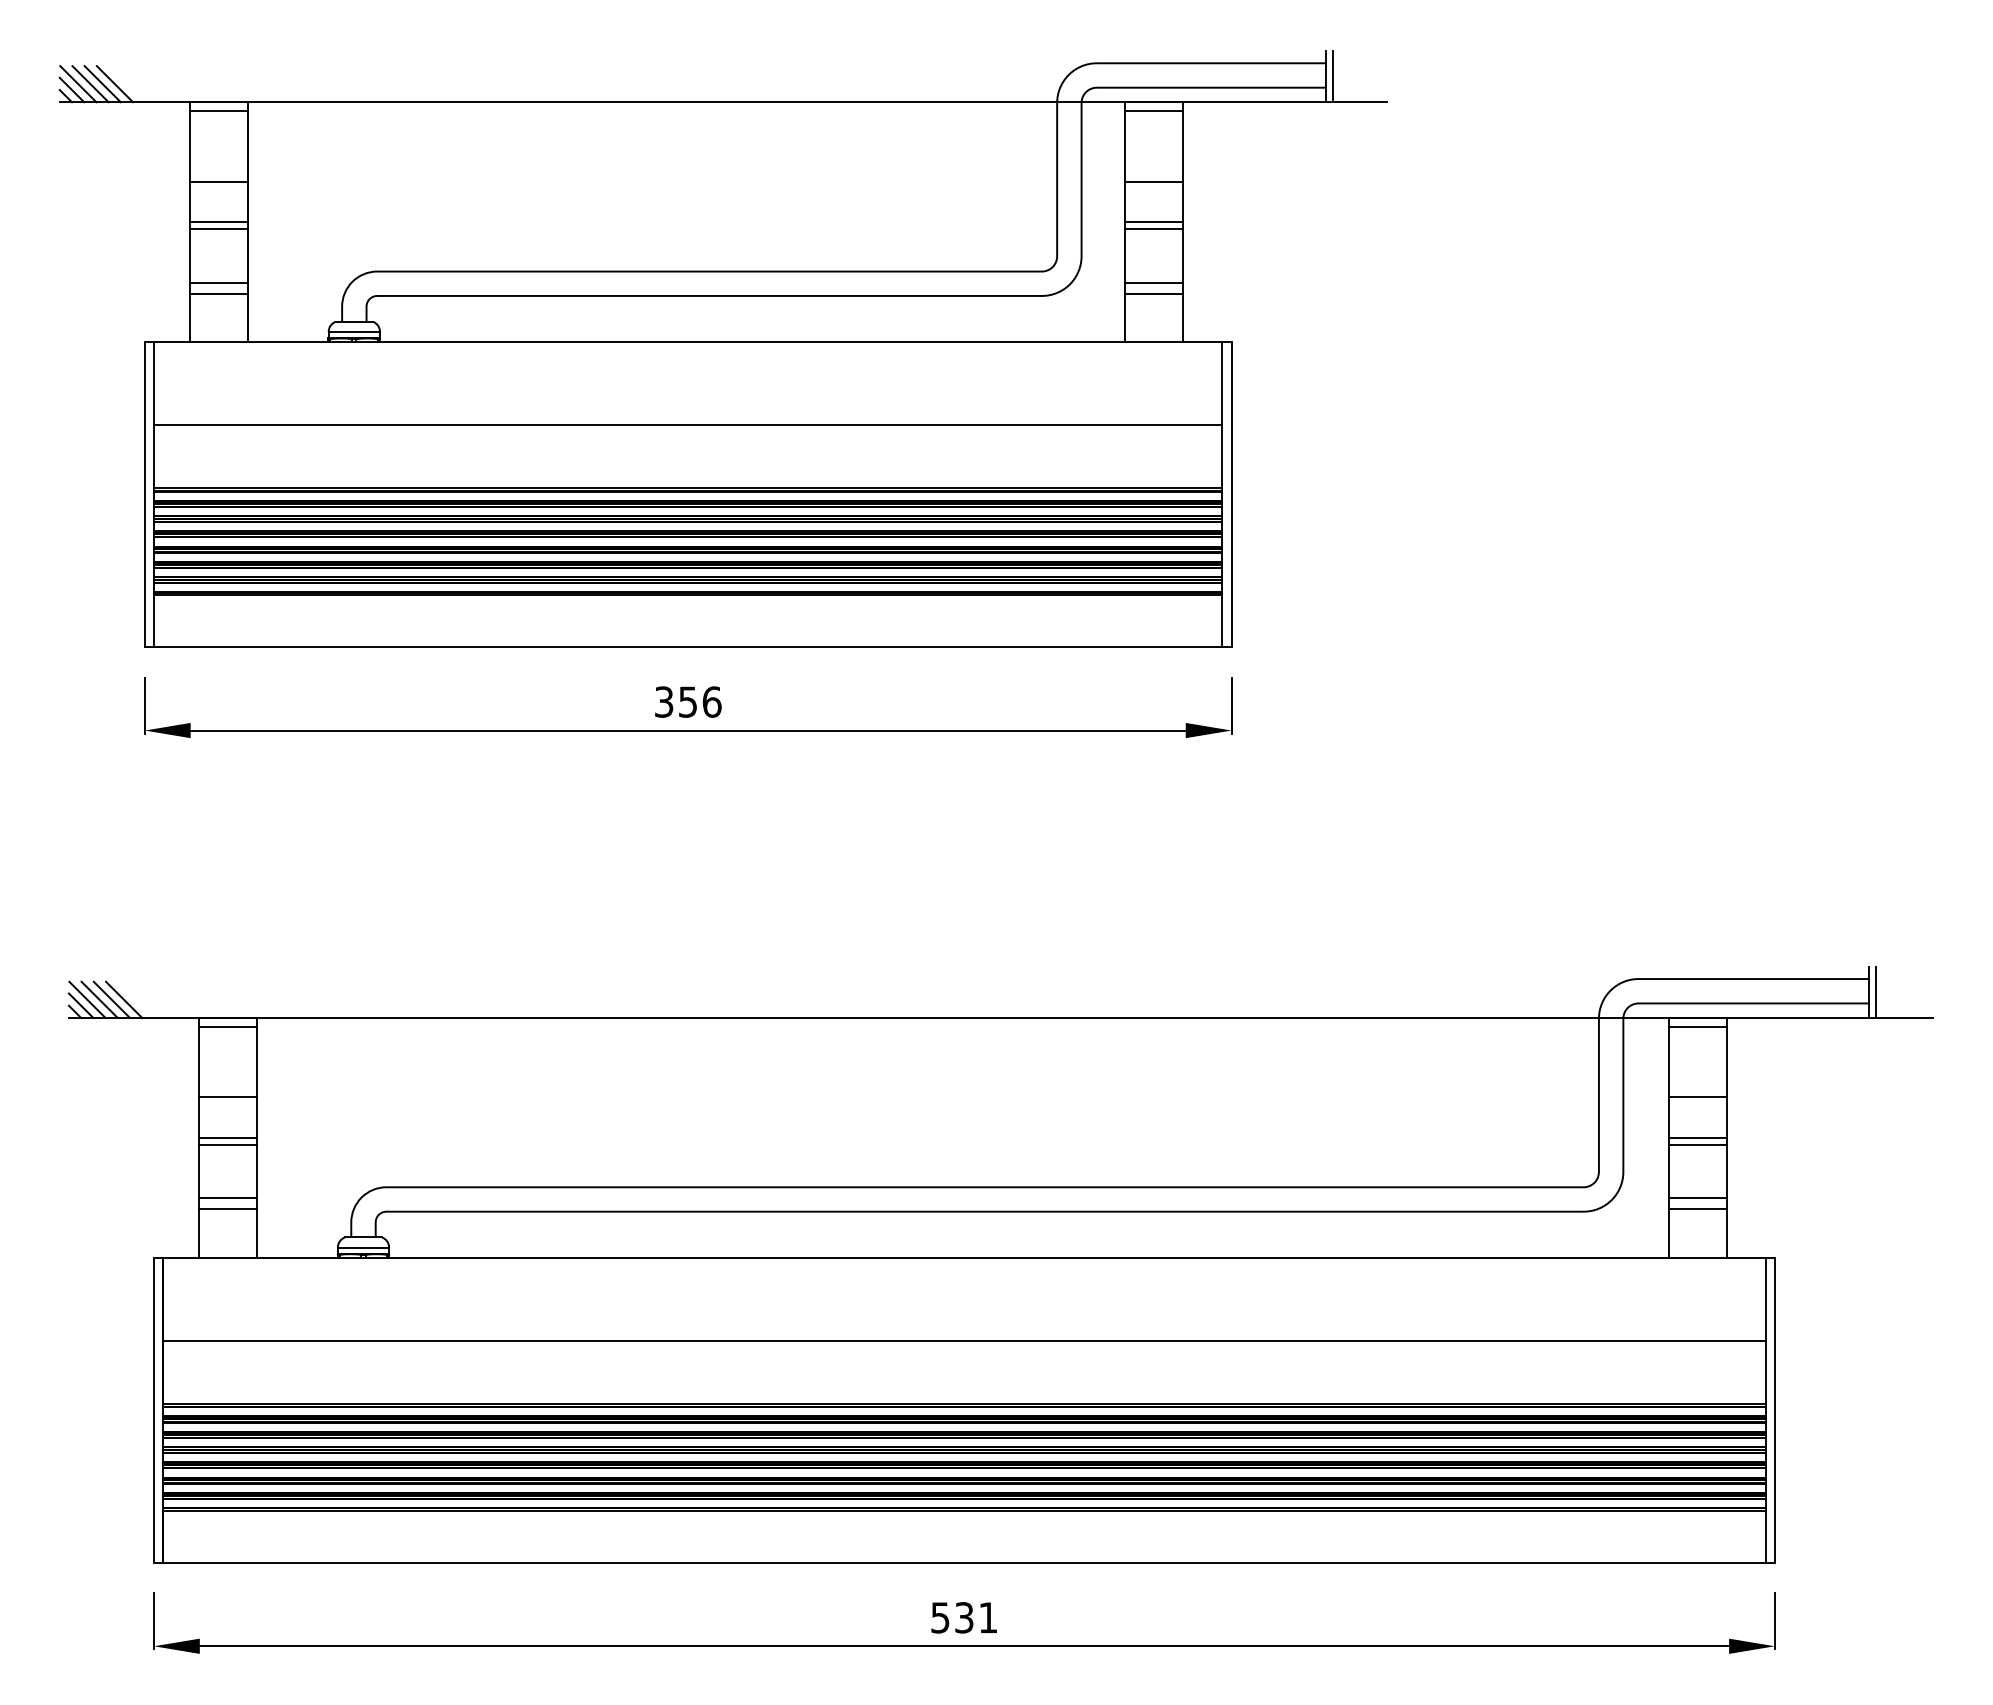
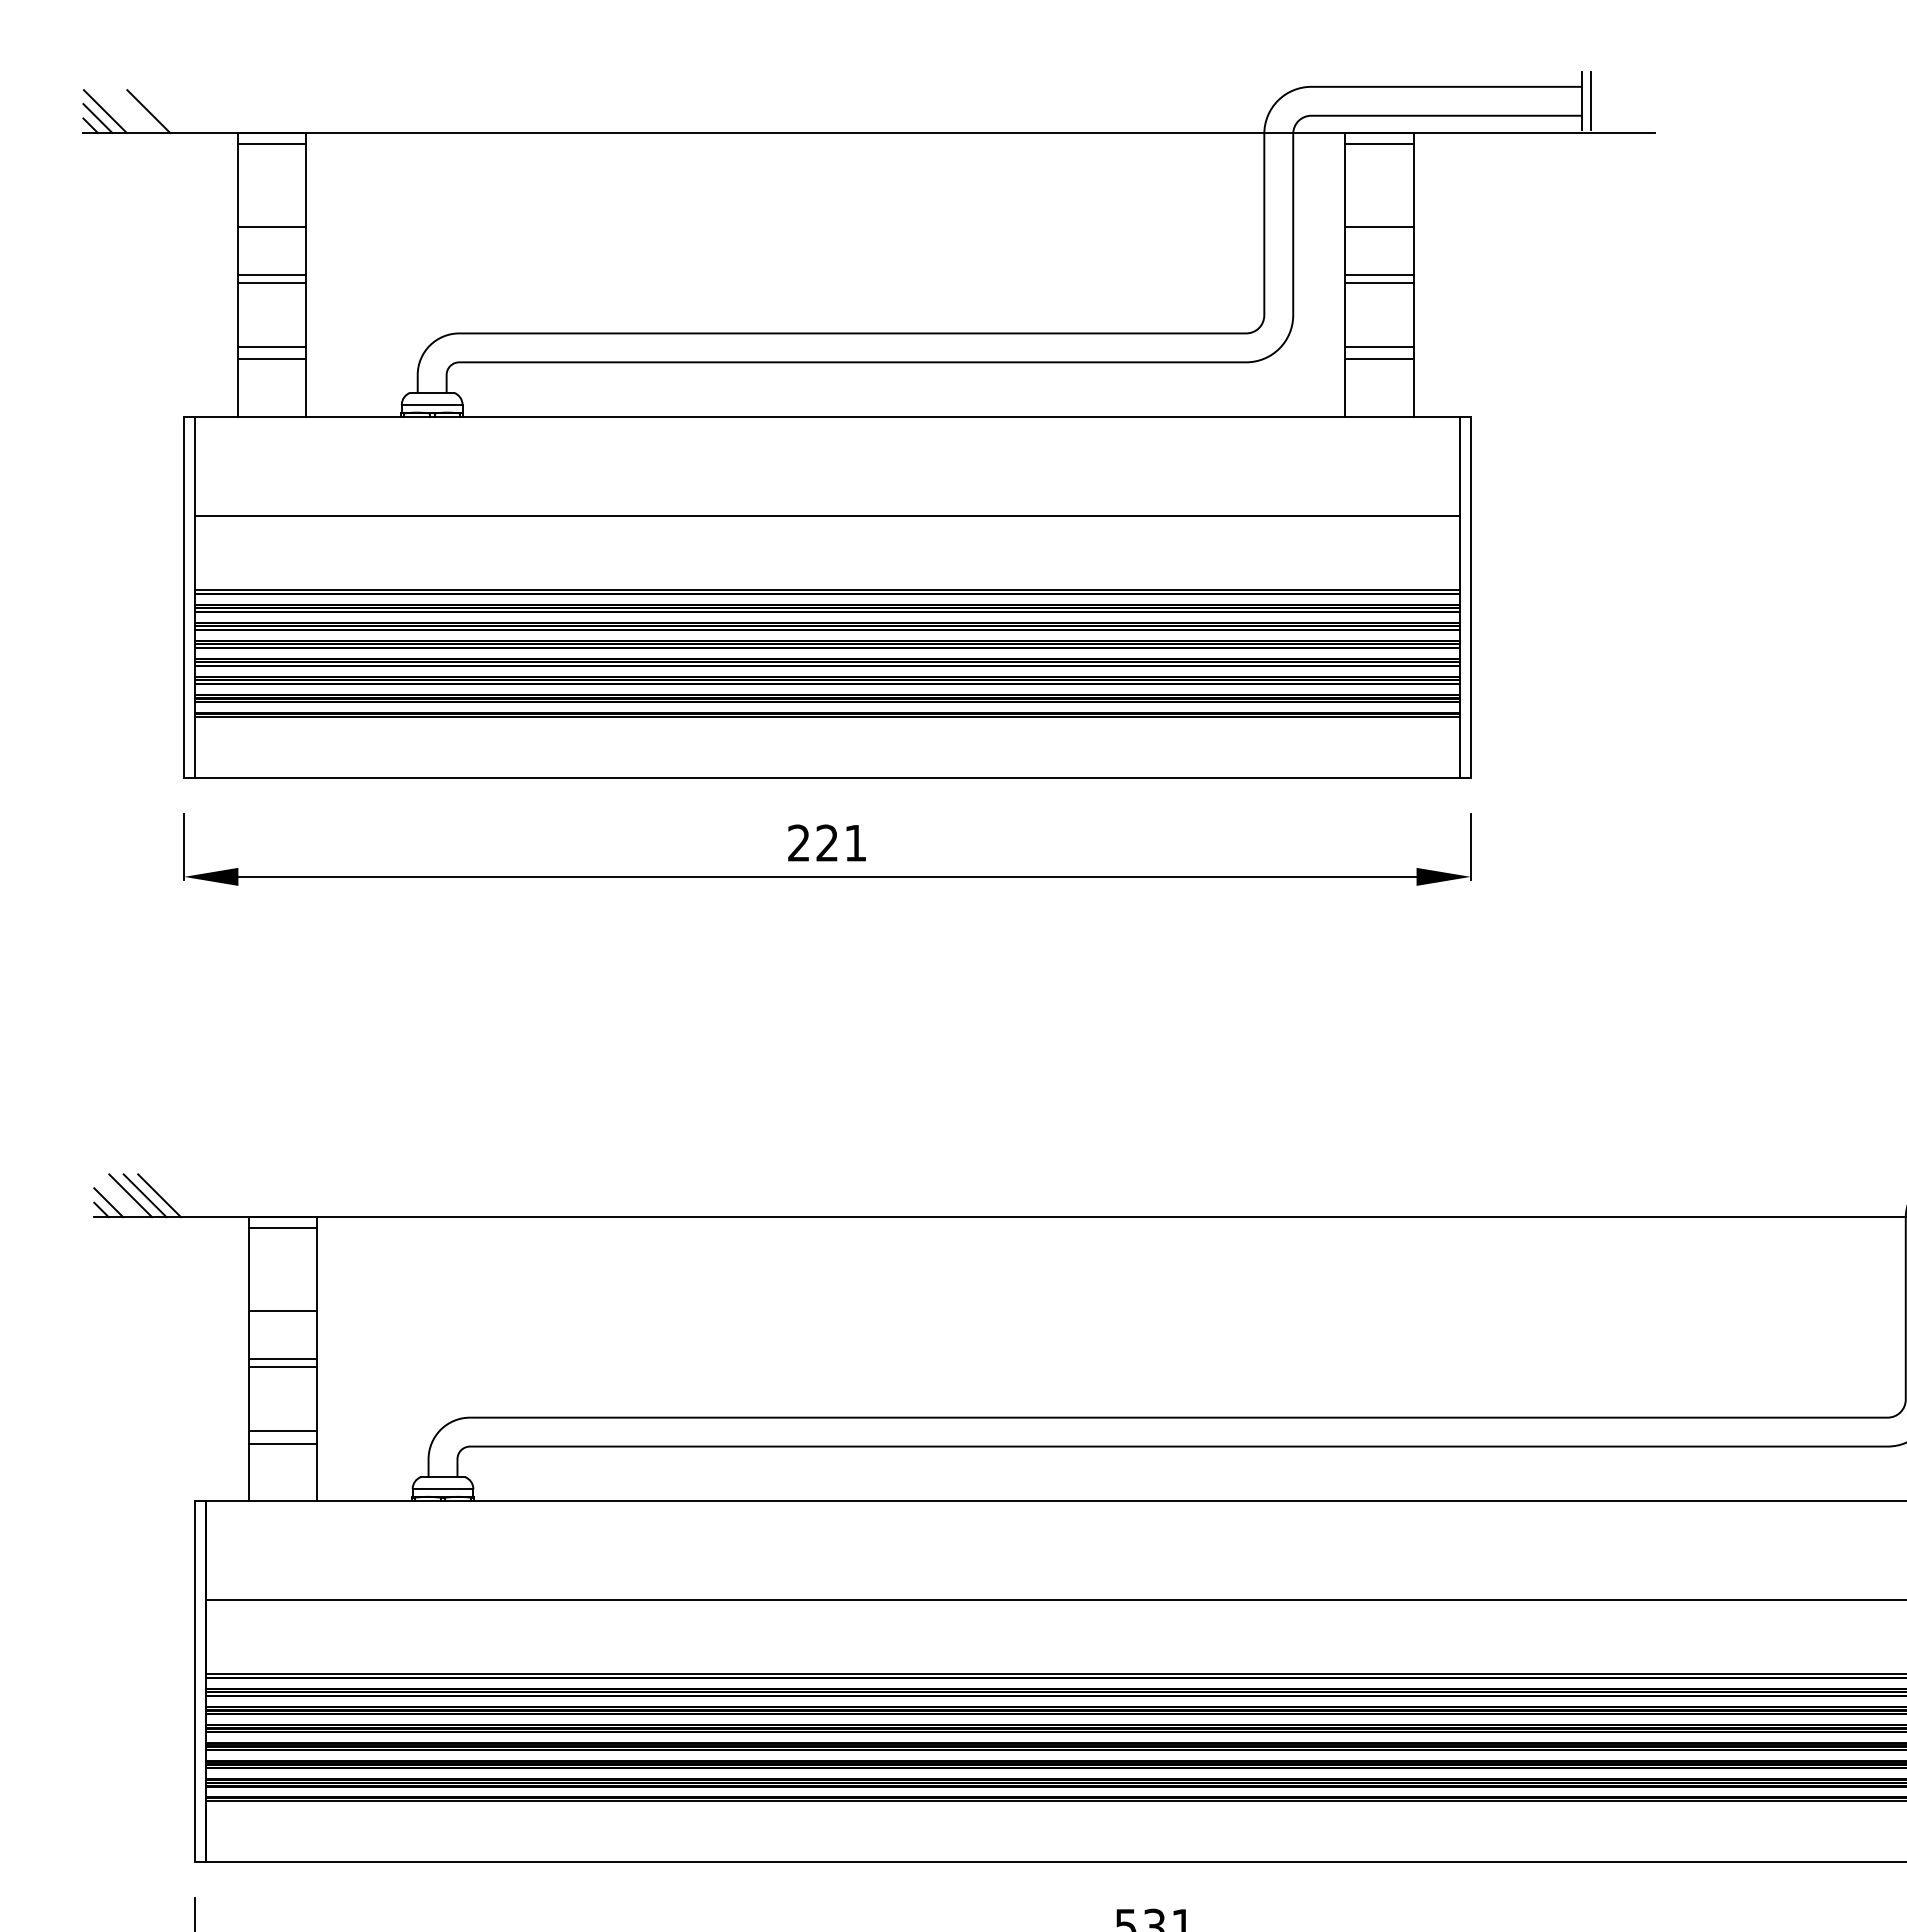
line: (90, 84) -> (119, 111), removed
line: (102, 84) -> (133, 111), removed
text: (688, 701) -> (827, 842), 356 -> 221
line: (87, 999) -> (116, 1195), removed

